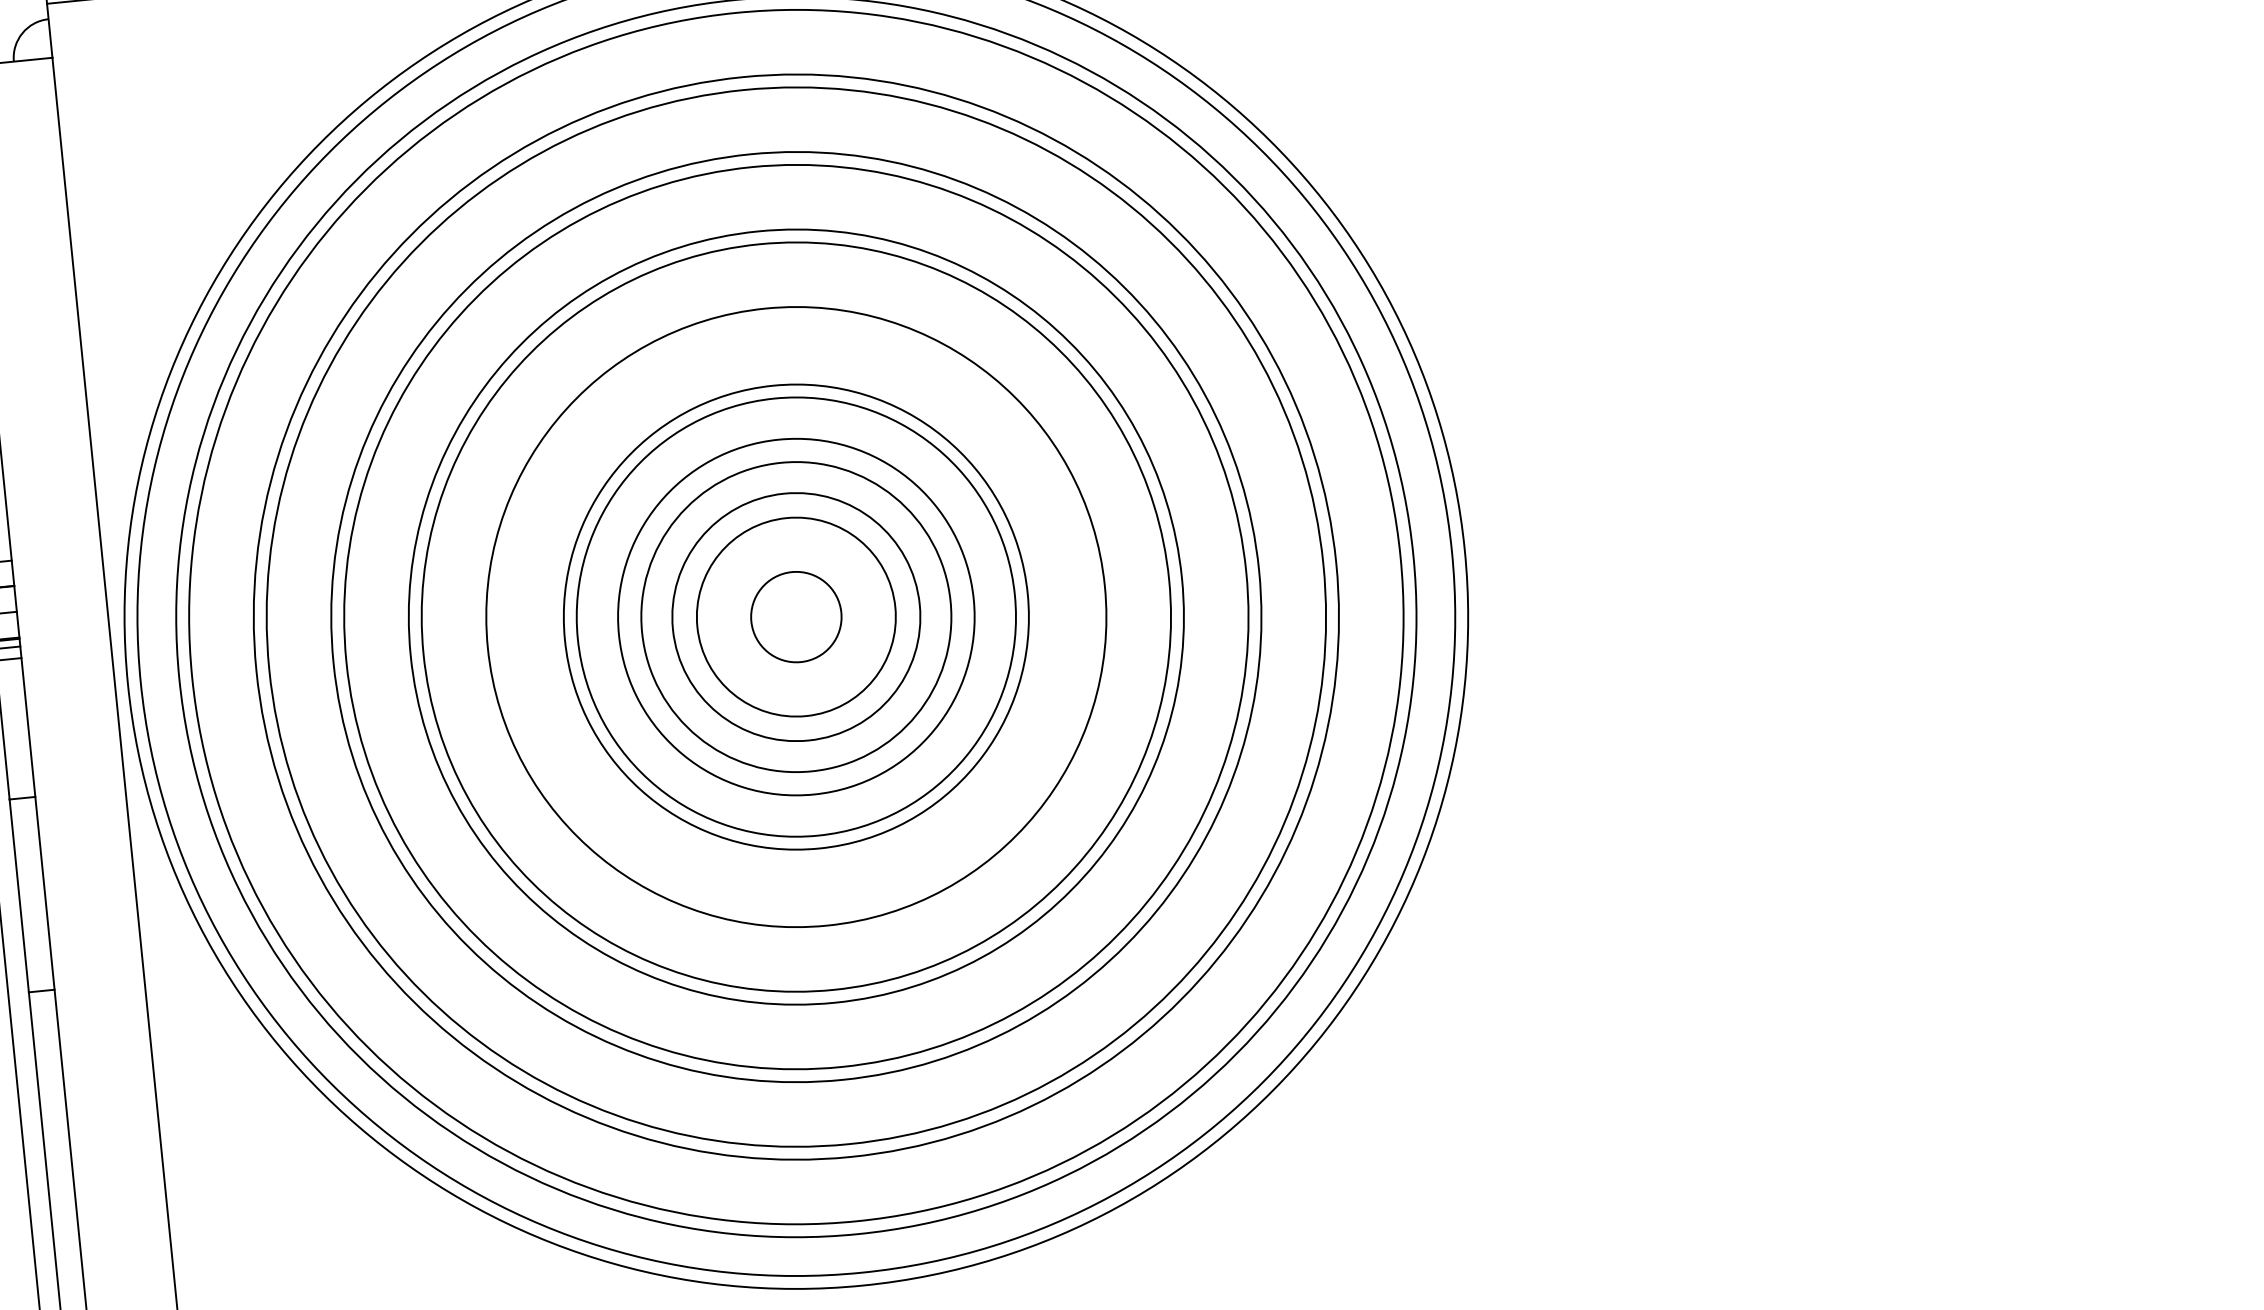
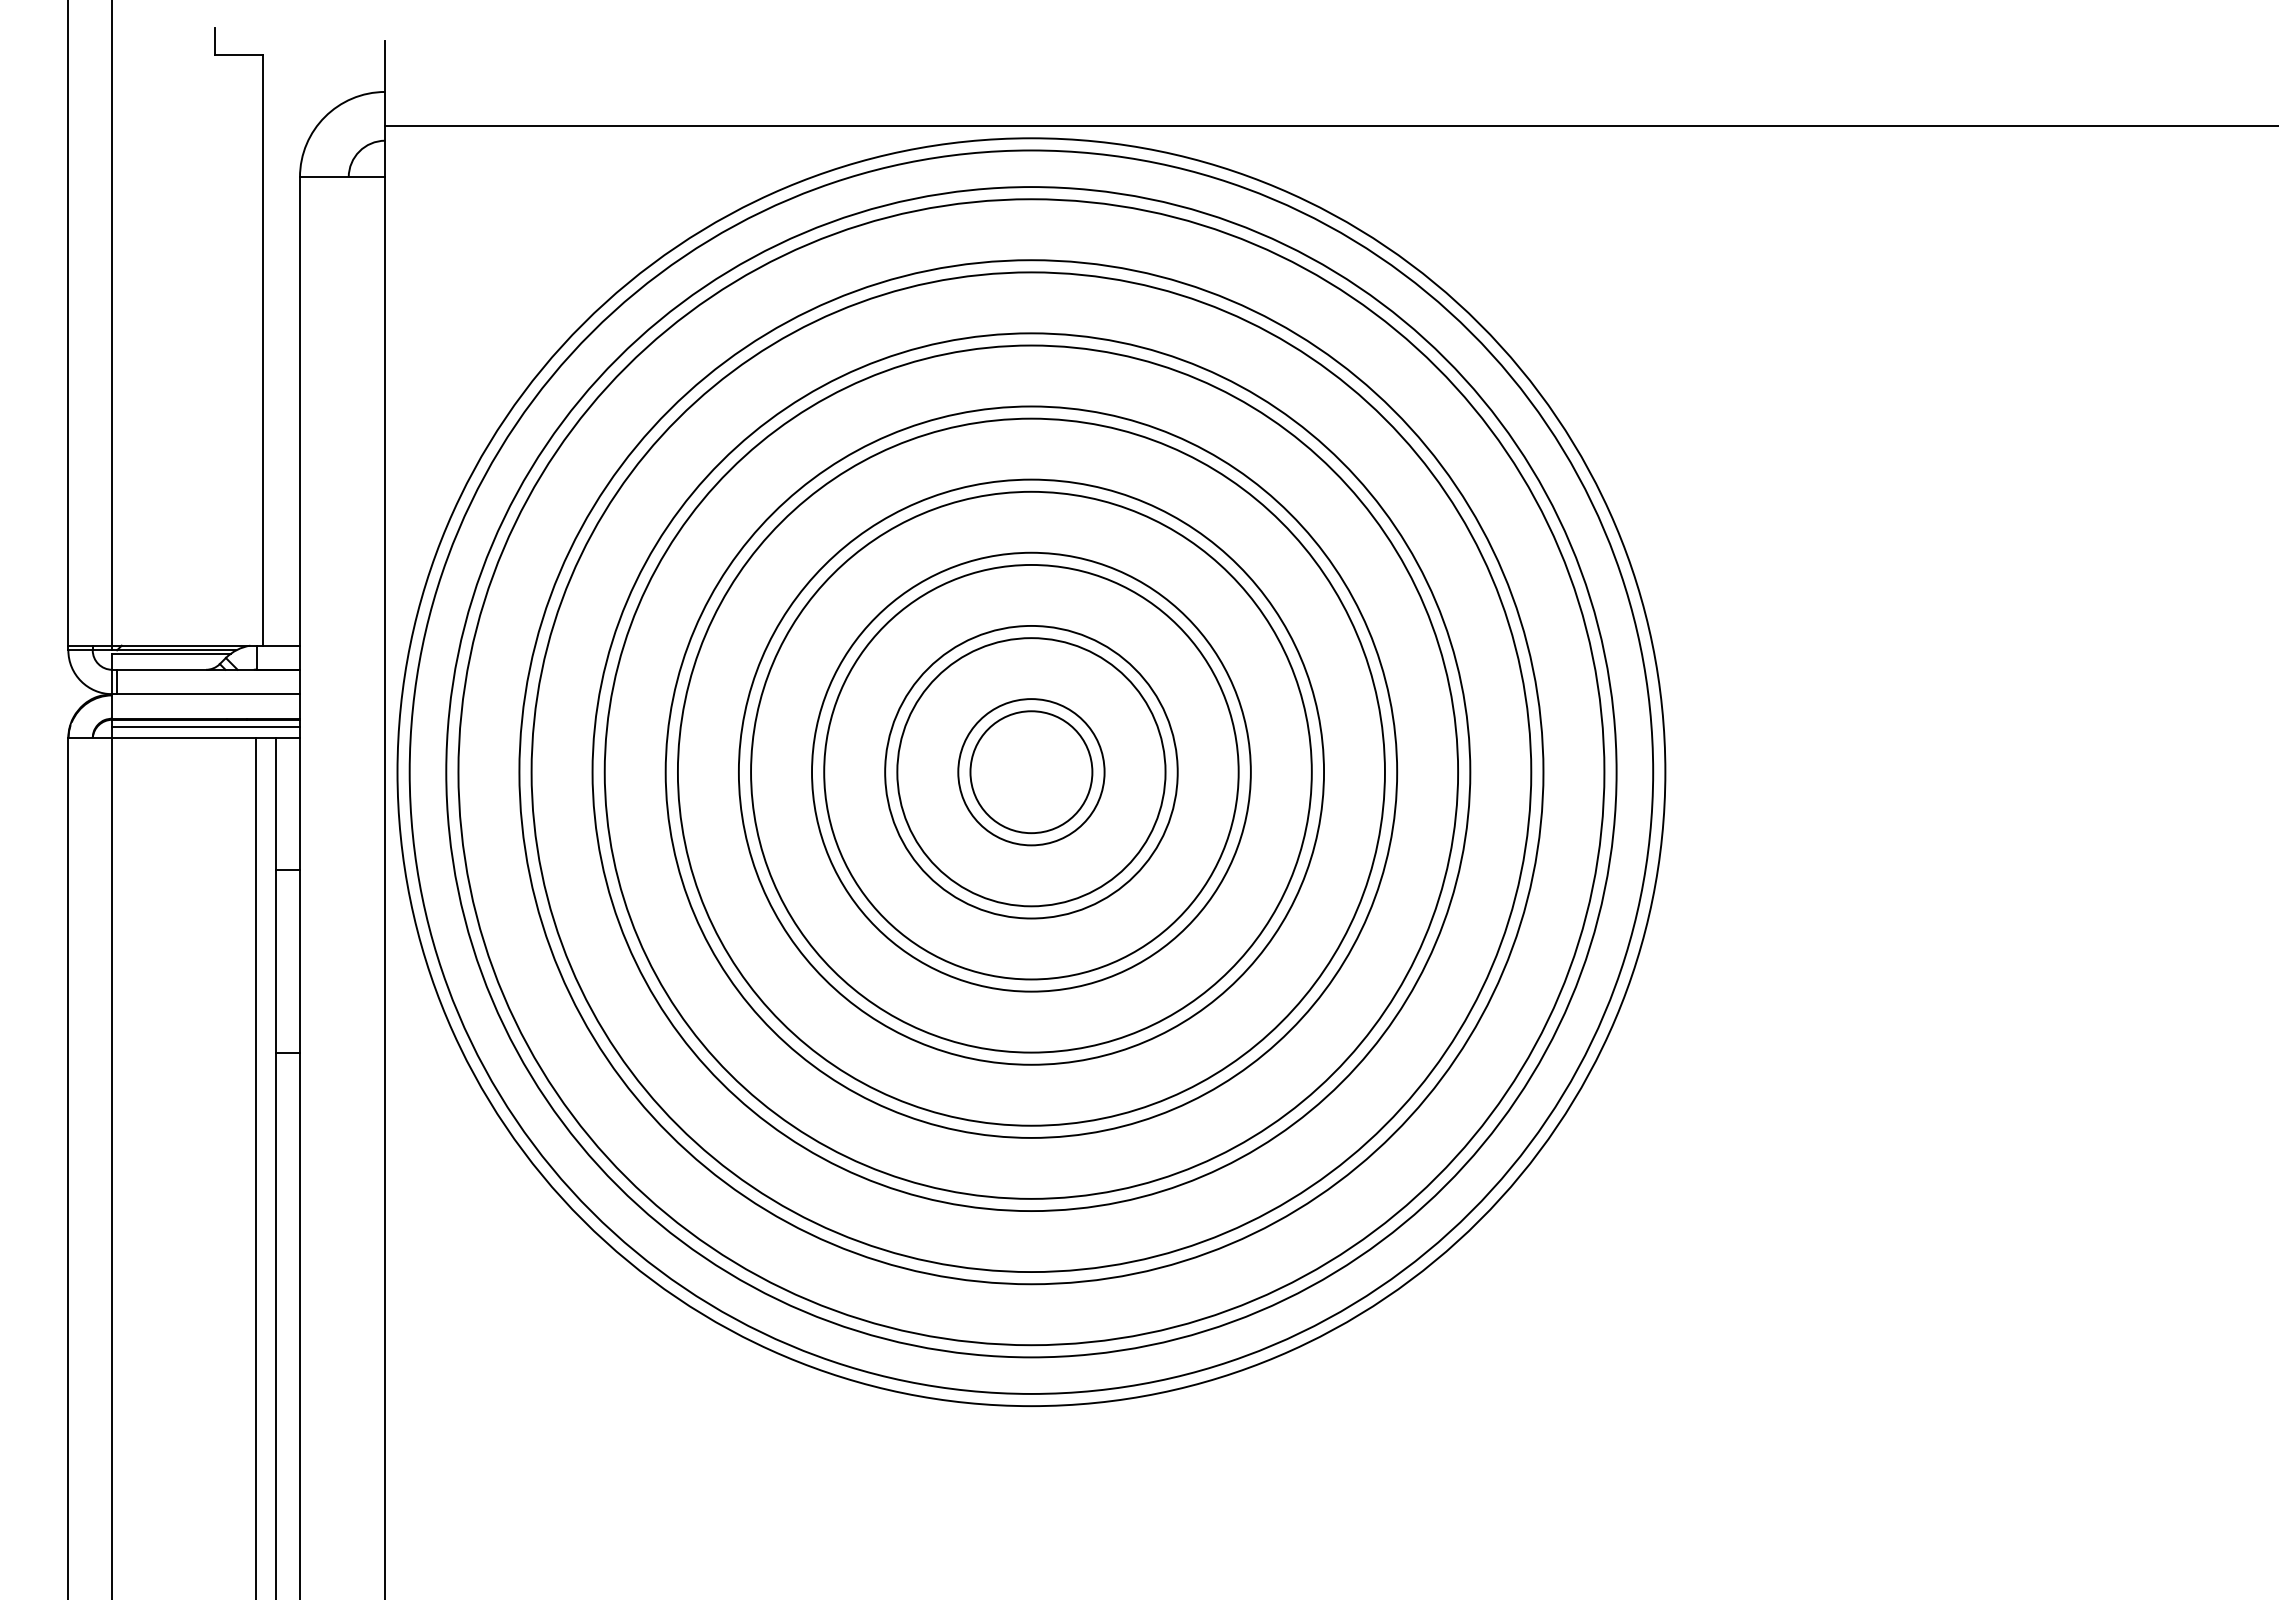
circle: (796, 616) -> (1031, 771), size x1.67
circle: (796, 617) -> (1031, 772), size x0.62
circle: (796, 617) -> (1031, 772), size x1.43
circle: (796, 617) -> (1031, 772), size x1.43

